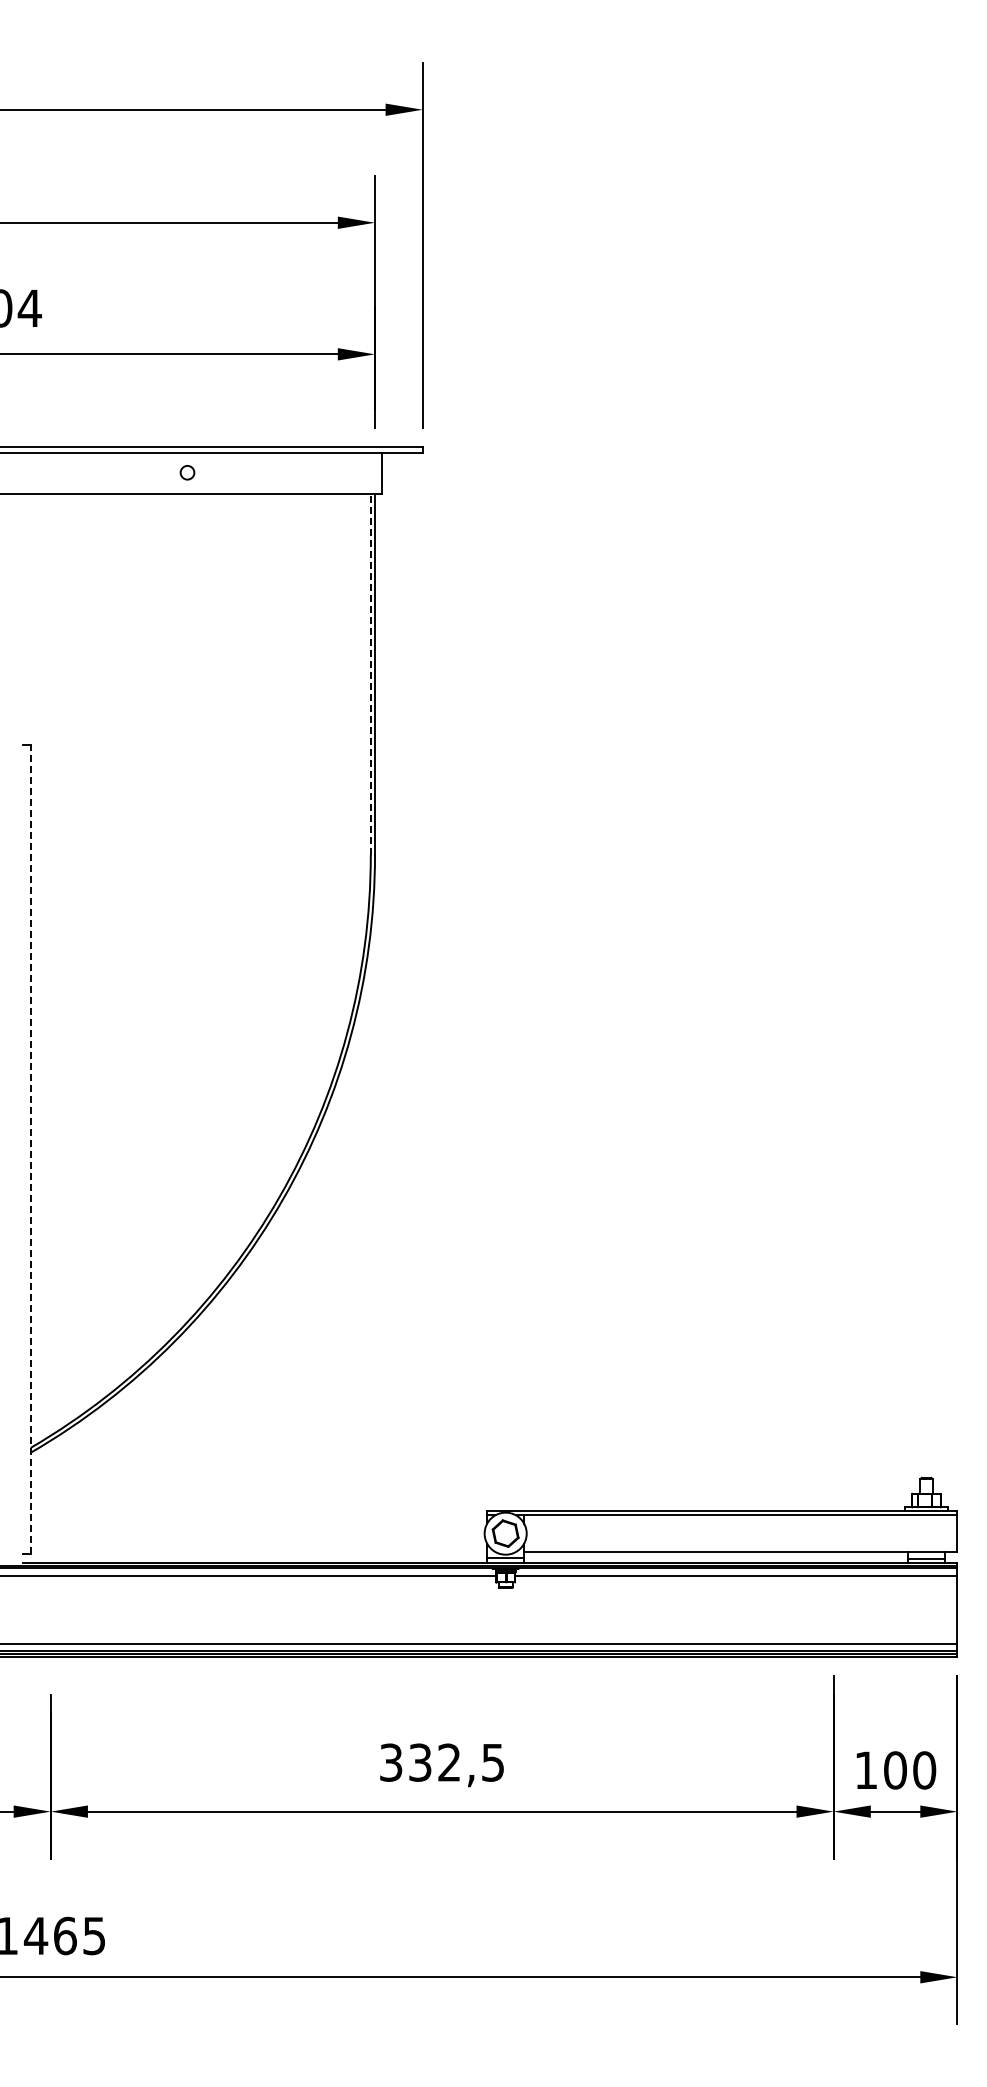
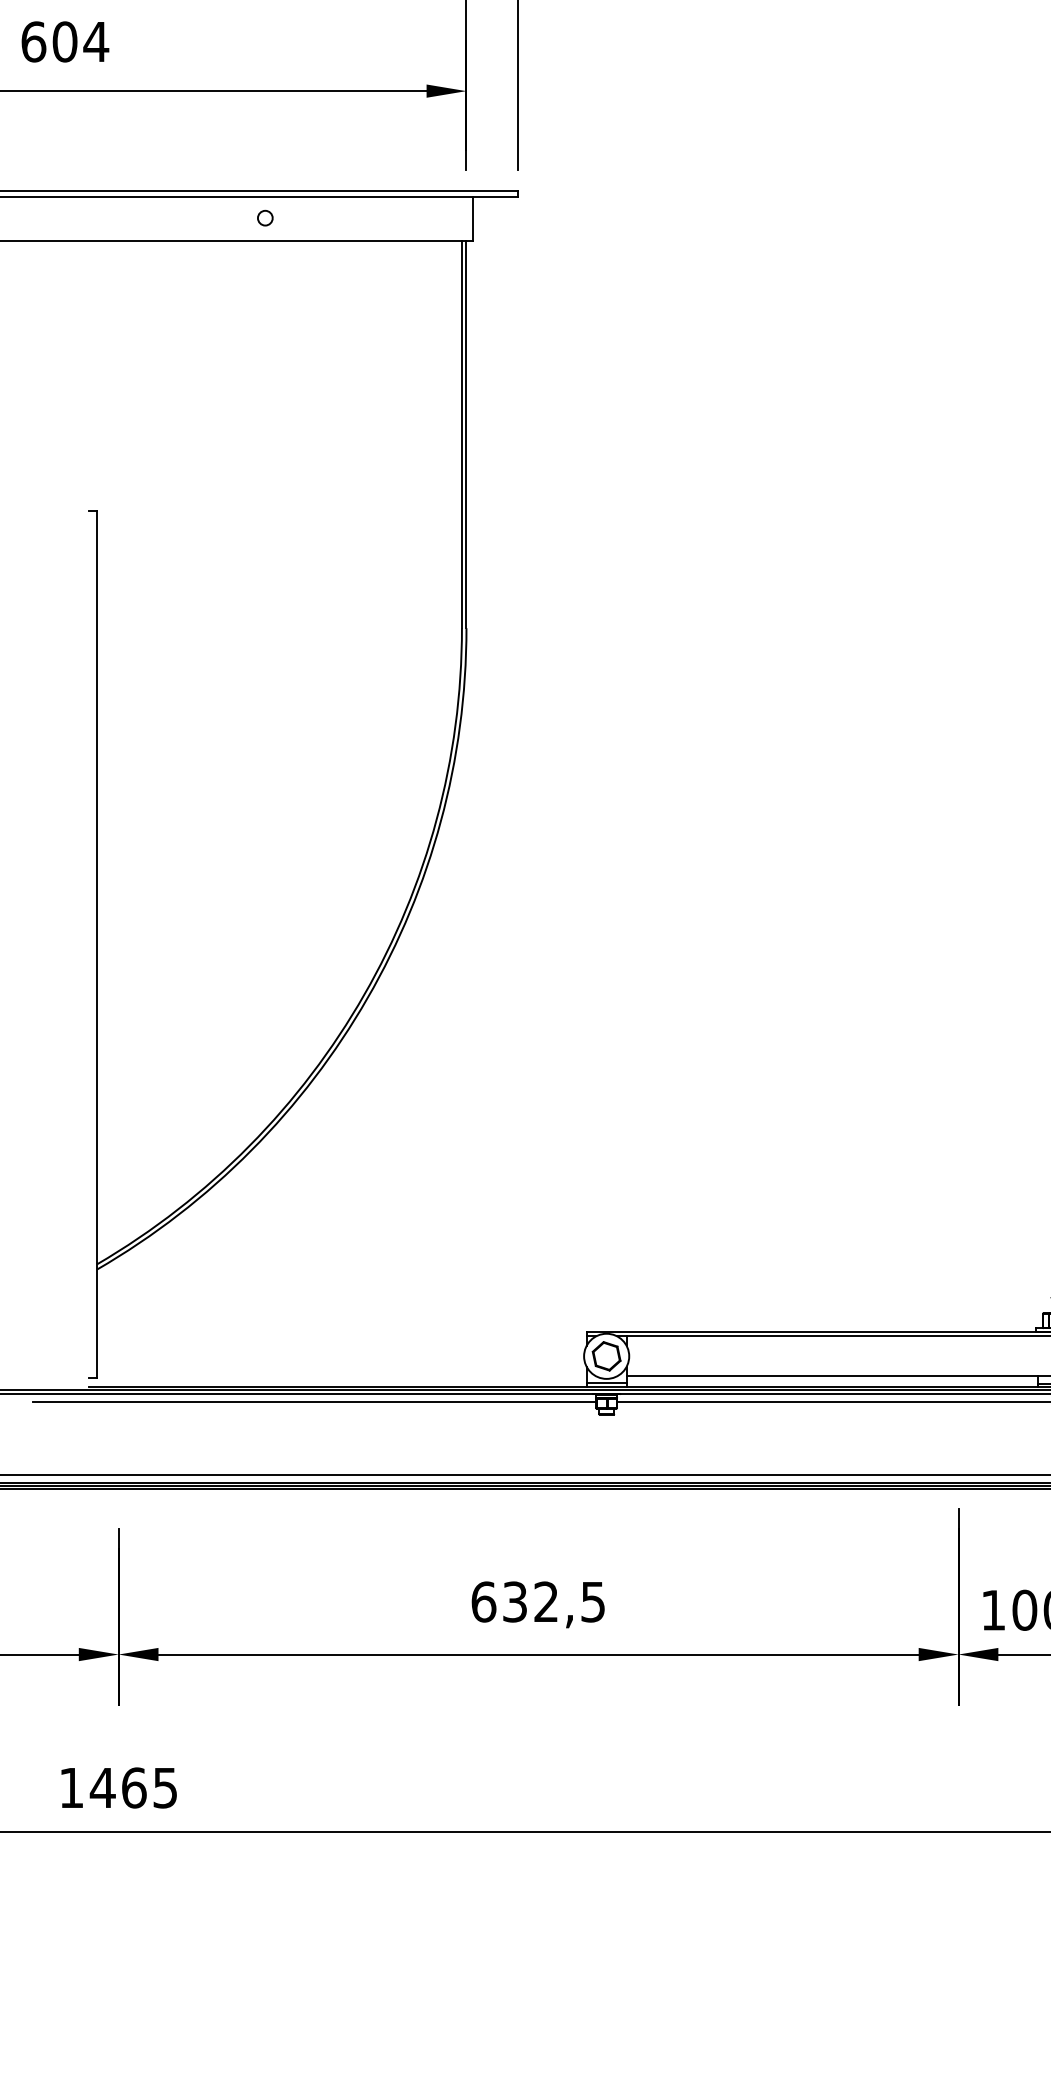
line: (370, 674) -> (461, 434), dashed -> solid
line: (30, 1148) -> (96, 943), dashed -> solid
text: (391, 1762) -> (484, 1601), 332,5 -> 632,5

